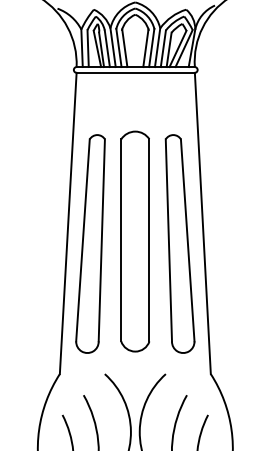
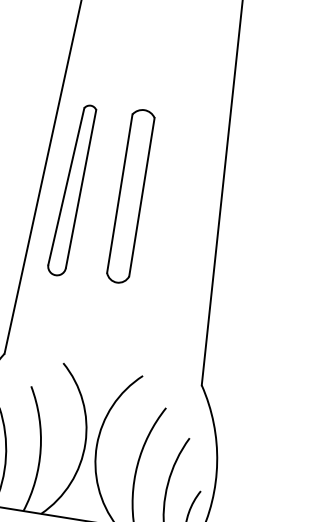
part: (134, 241) -> (129, 196), size x0.6
part: (90, 243) -> (71, 189), size x0.6
part: (179, 243) -> (188, 208), removed

